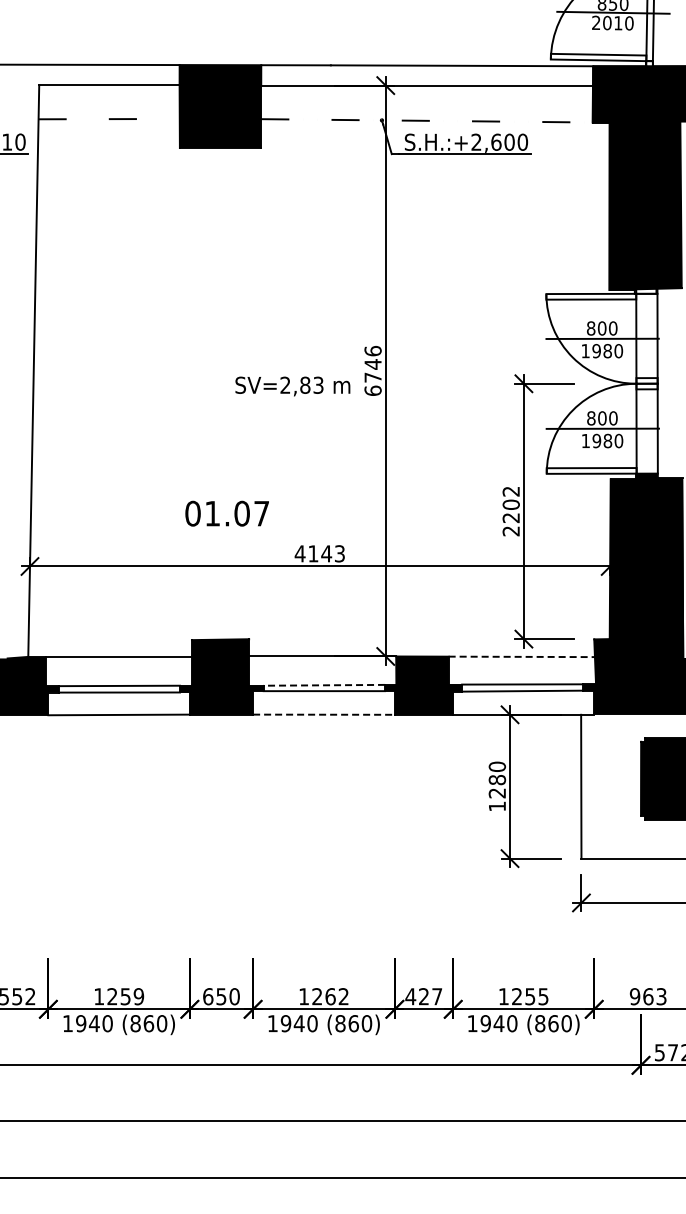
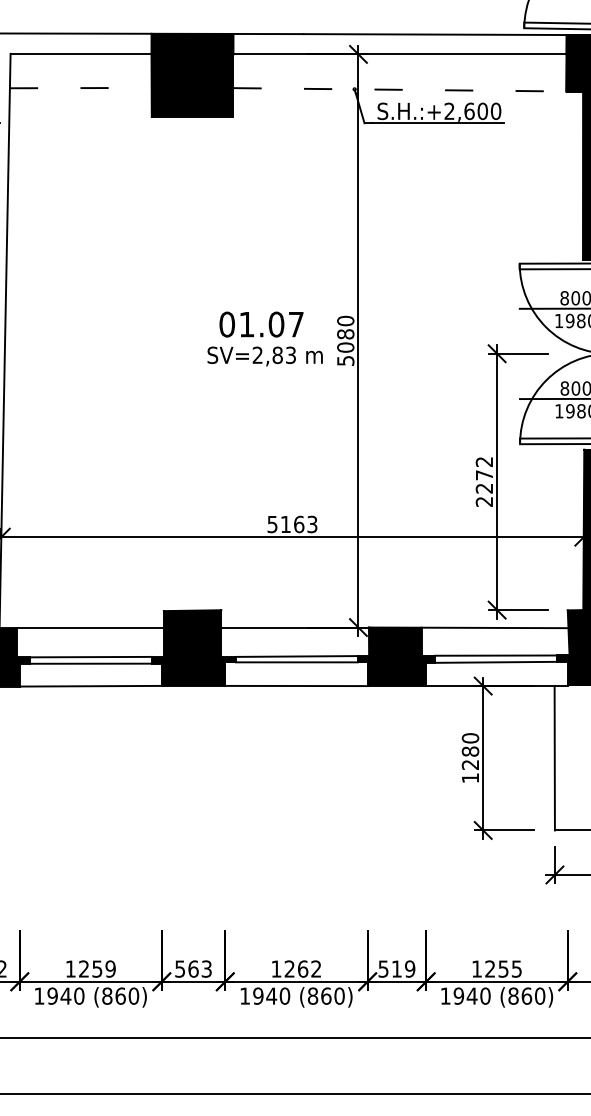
text: (372, 370) -> (345, 340), 6746 -> 5080
text: (510, 504) -> (483, 474), 2202 -> 2272
text: (226, 513) -> (260, 324), moved
text: (313, 553) -> (285, 524), 4143 -> 5163
line: (522, 656) -> (495, 627), dashed -> solid
line: (324, 685) -> (296, 656), dashed -> solid
line: (324, 714) -> (296, 685), dashed -> solid
text: (221, 996) -> (193, 968), 650 -> 563
text: (423, 996) -> (396, 968), 427 -> 519

